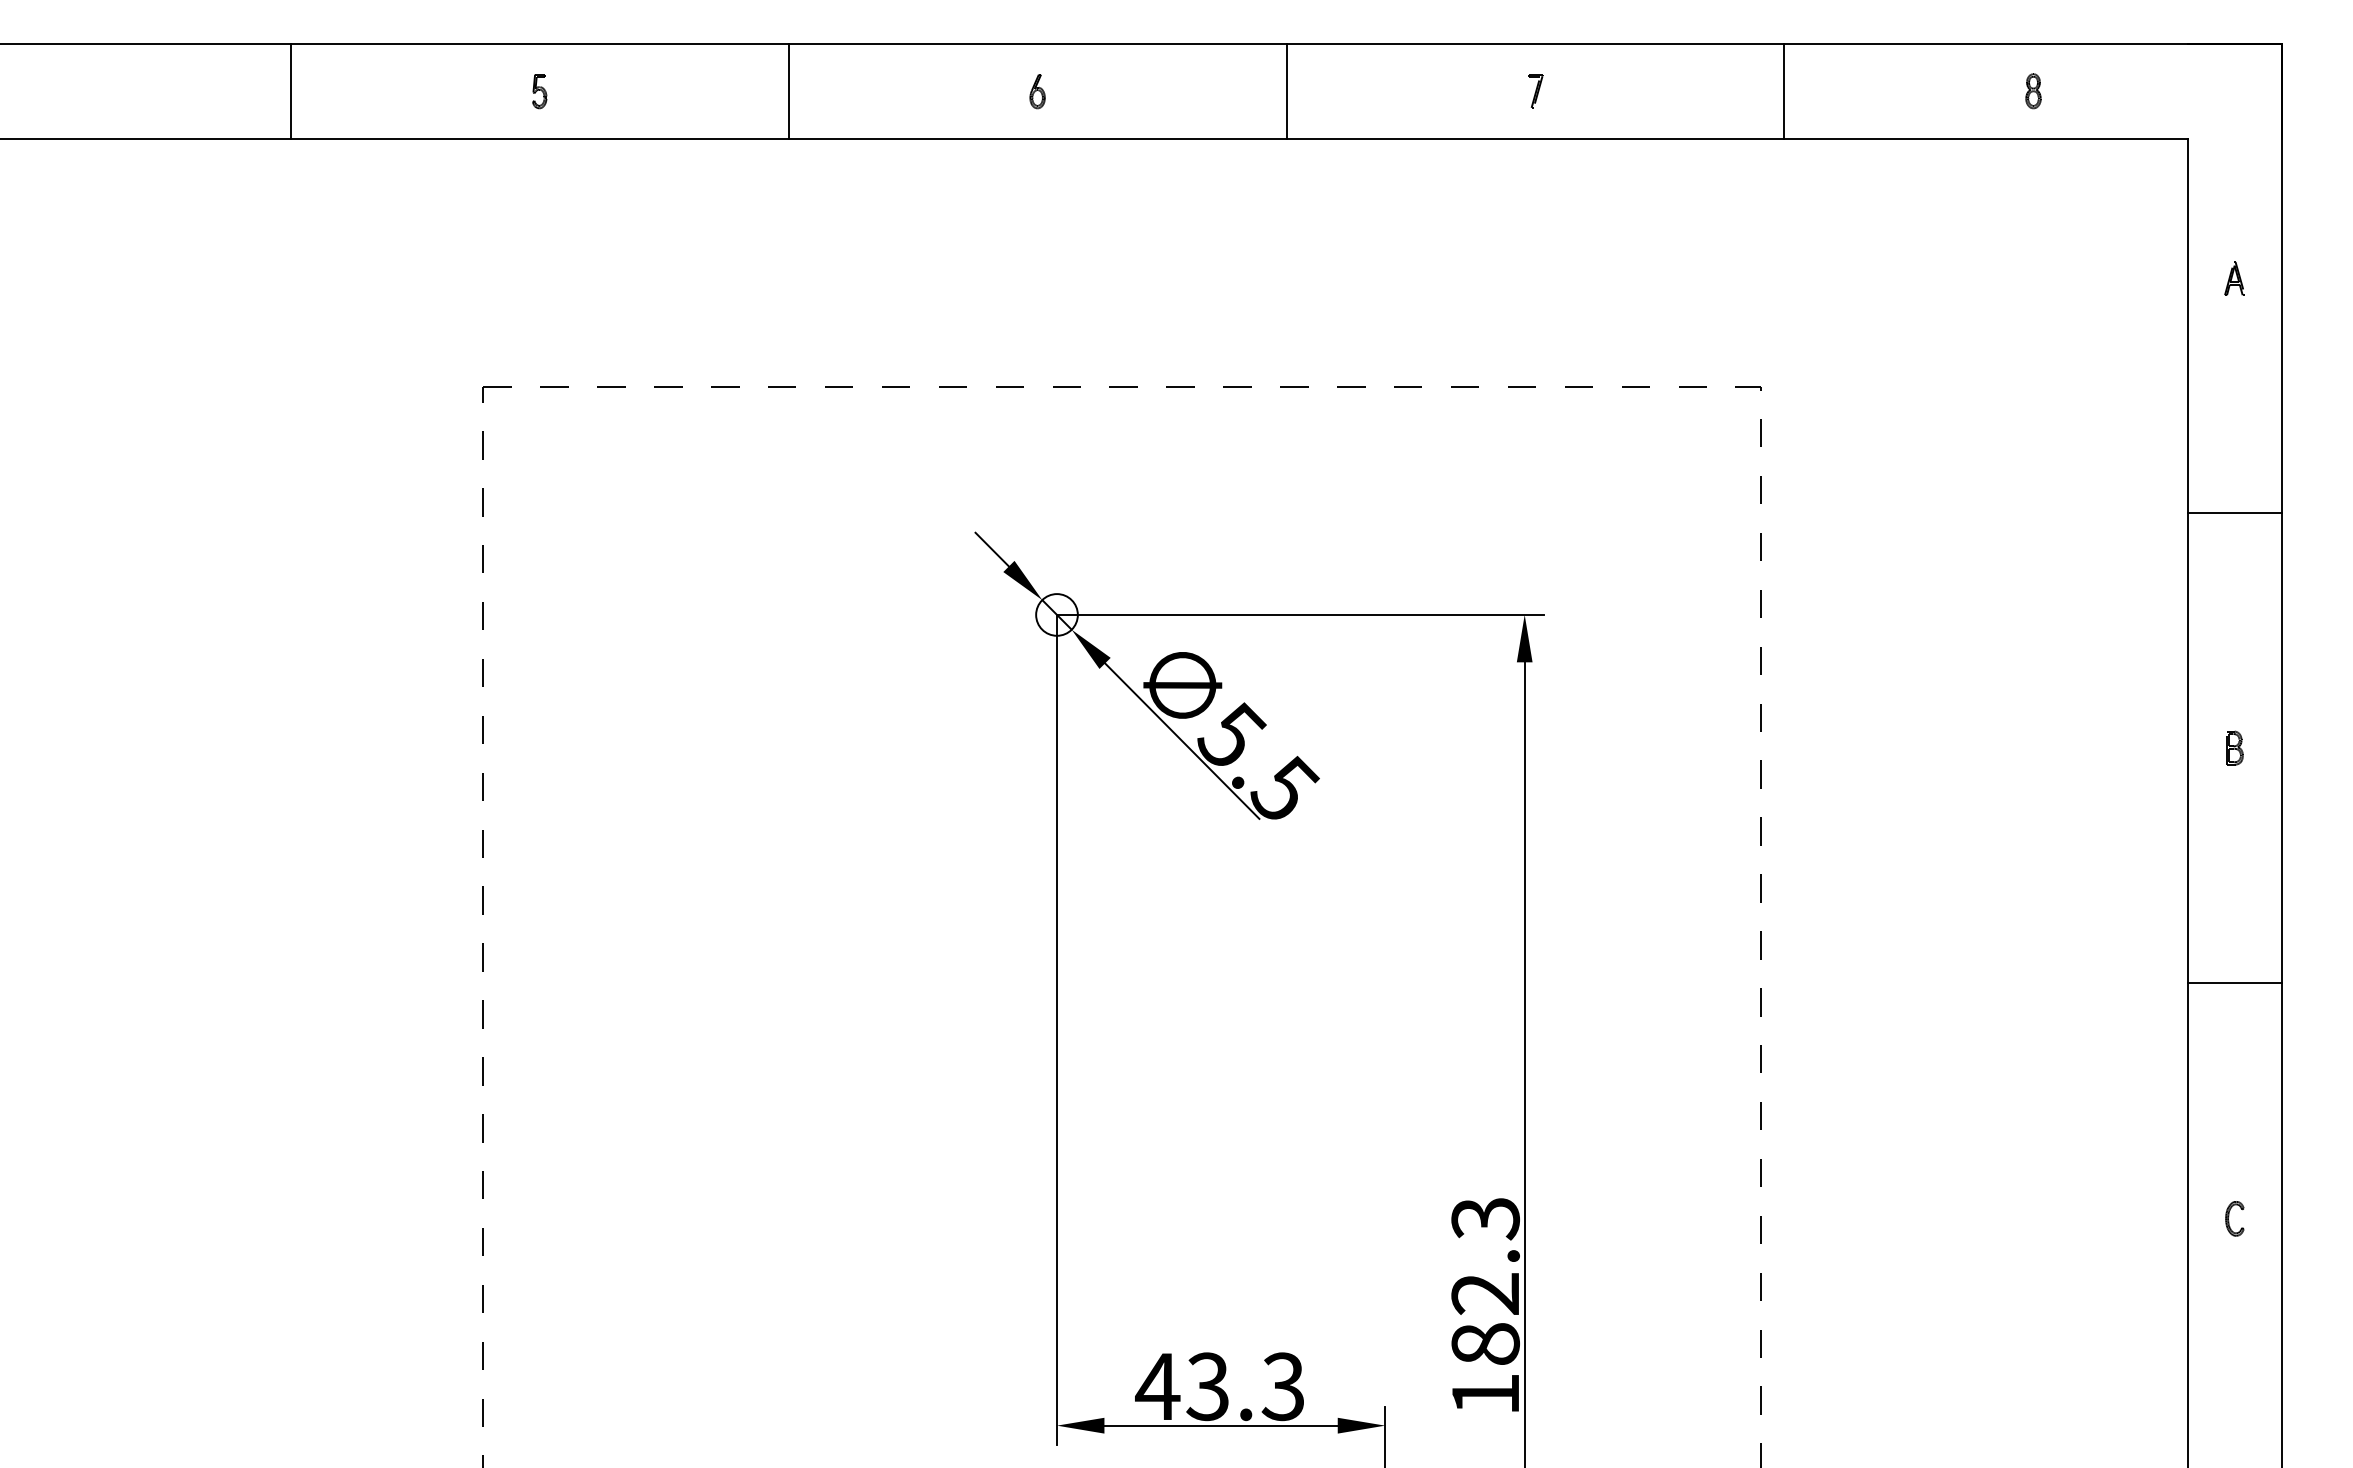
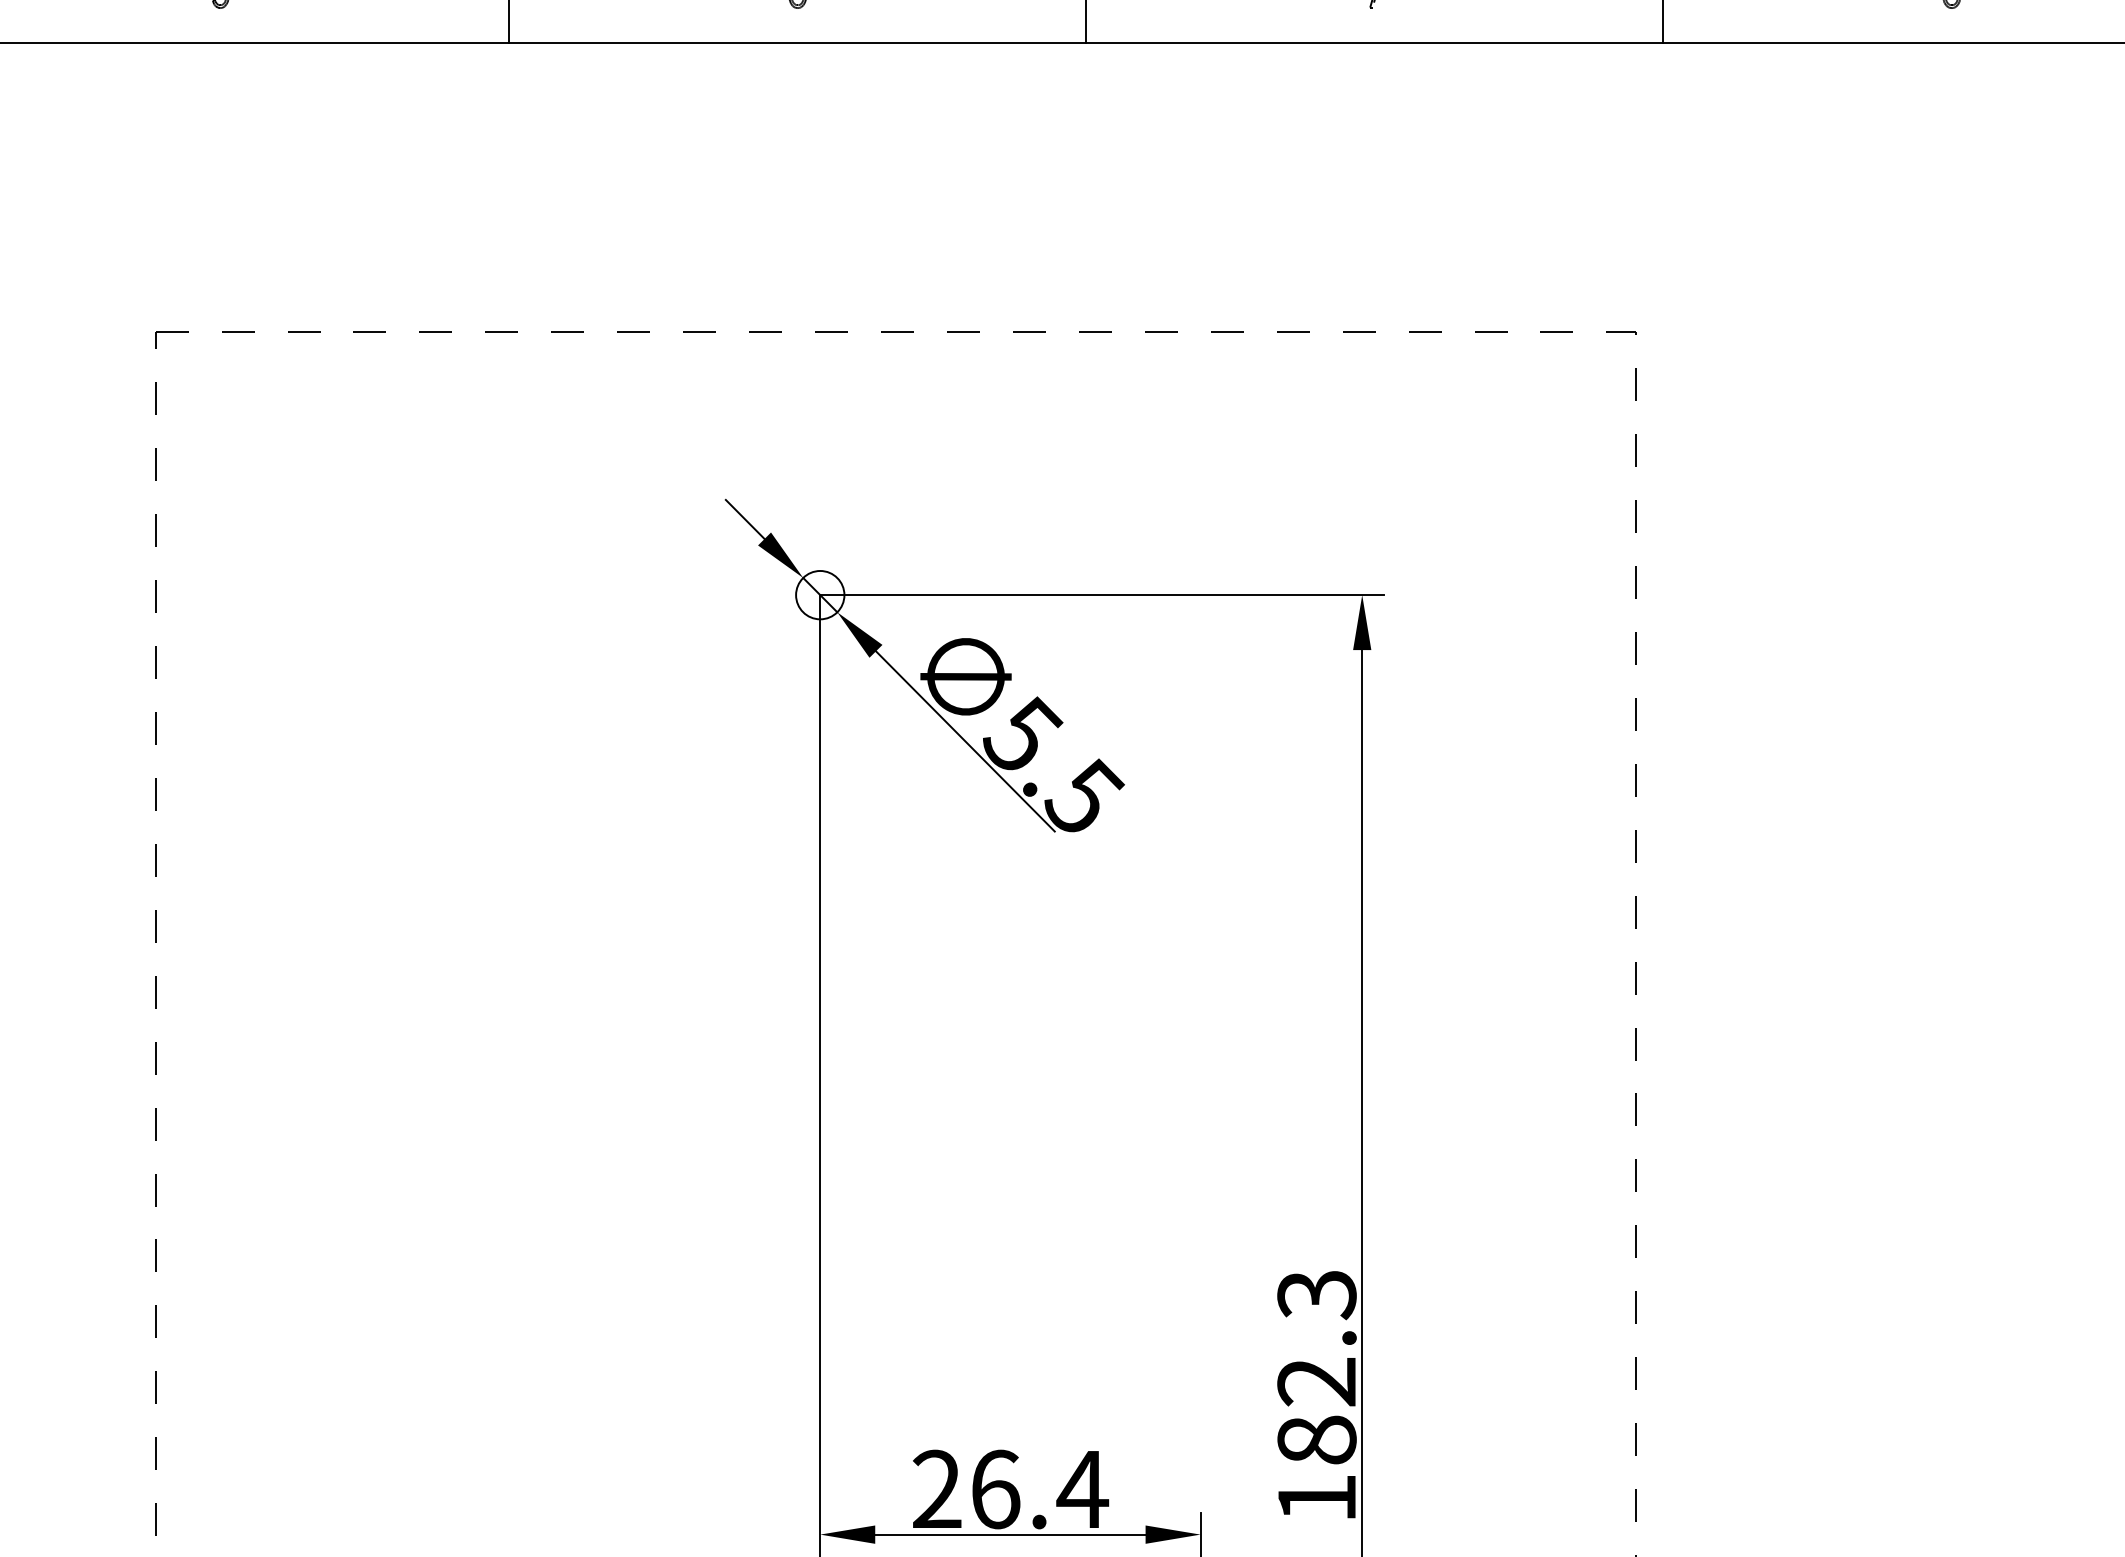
text: (1220, 1386) -> (1009, 1489), 43.3 -> 26.4

